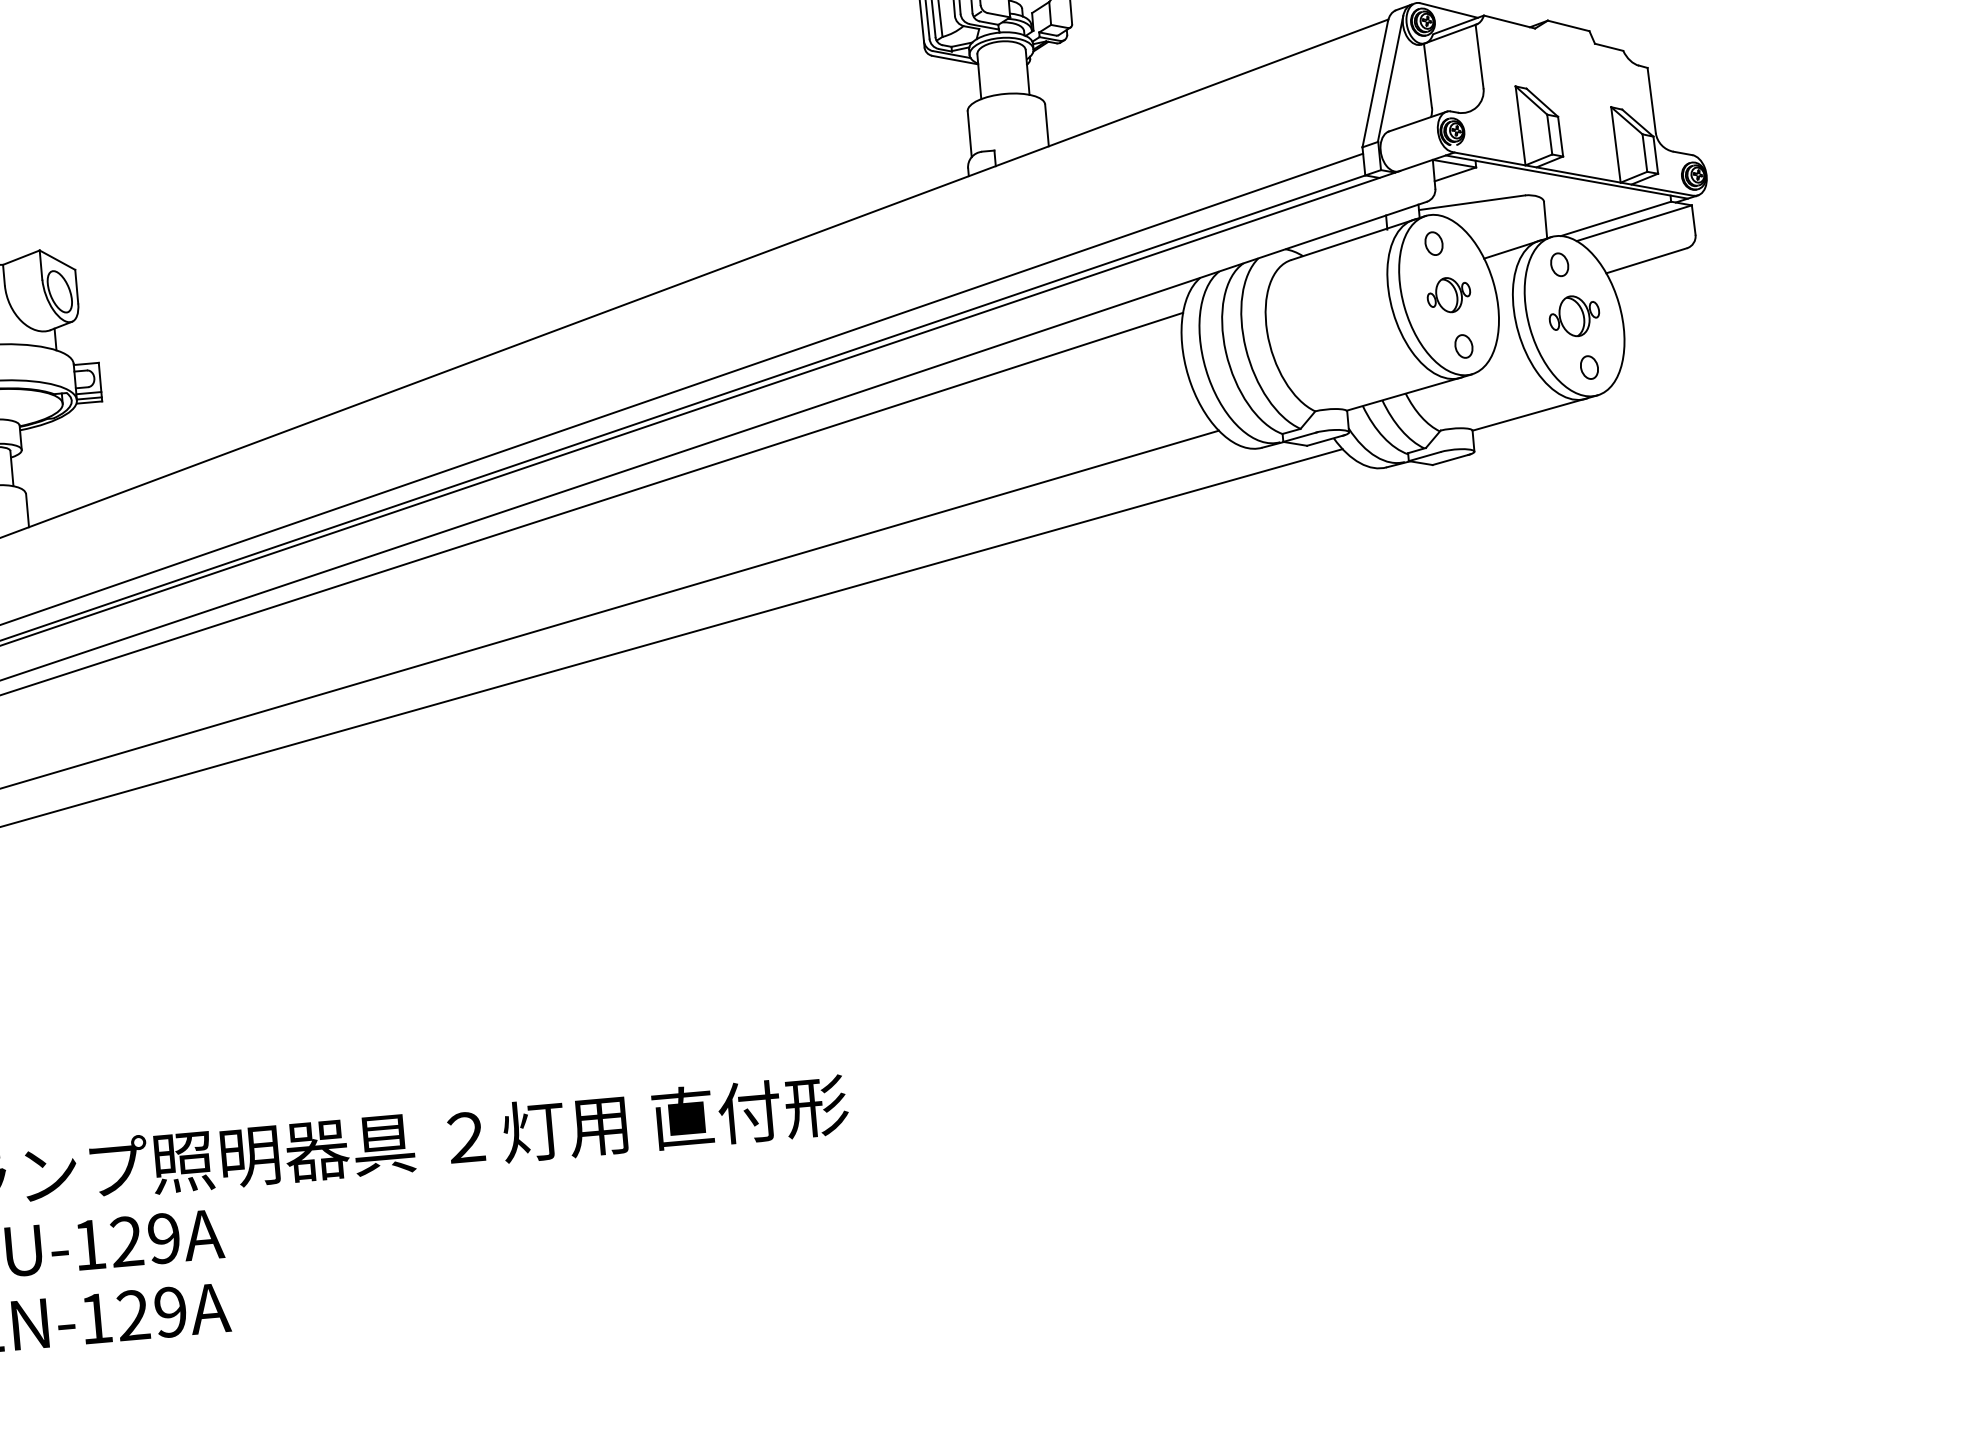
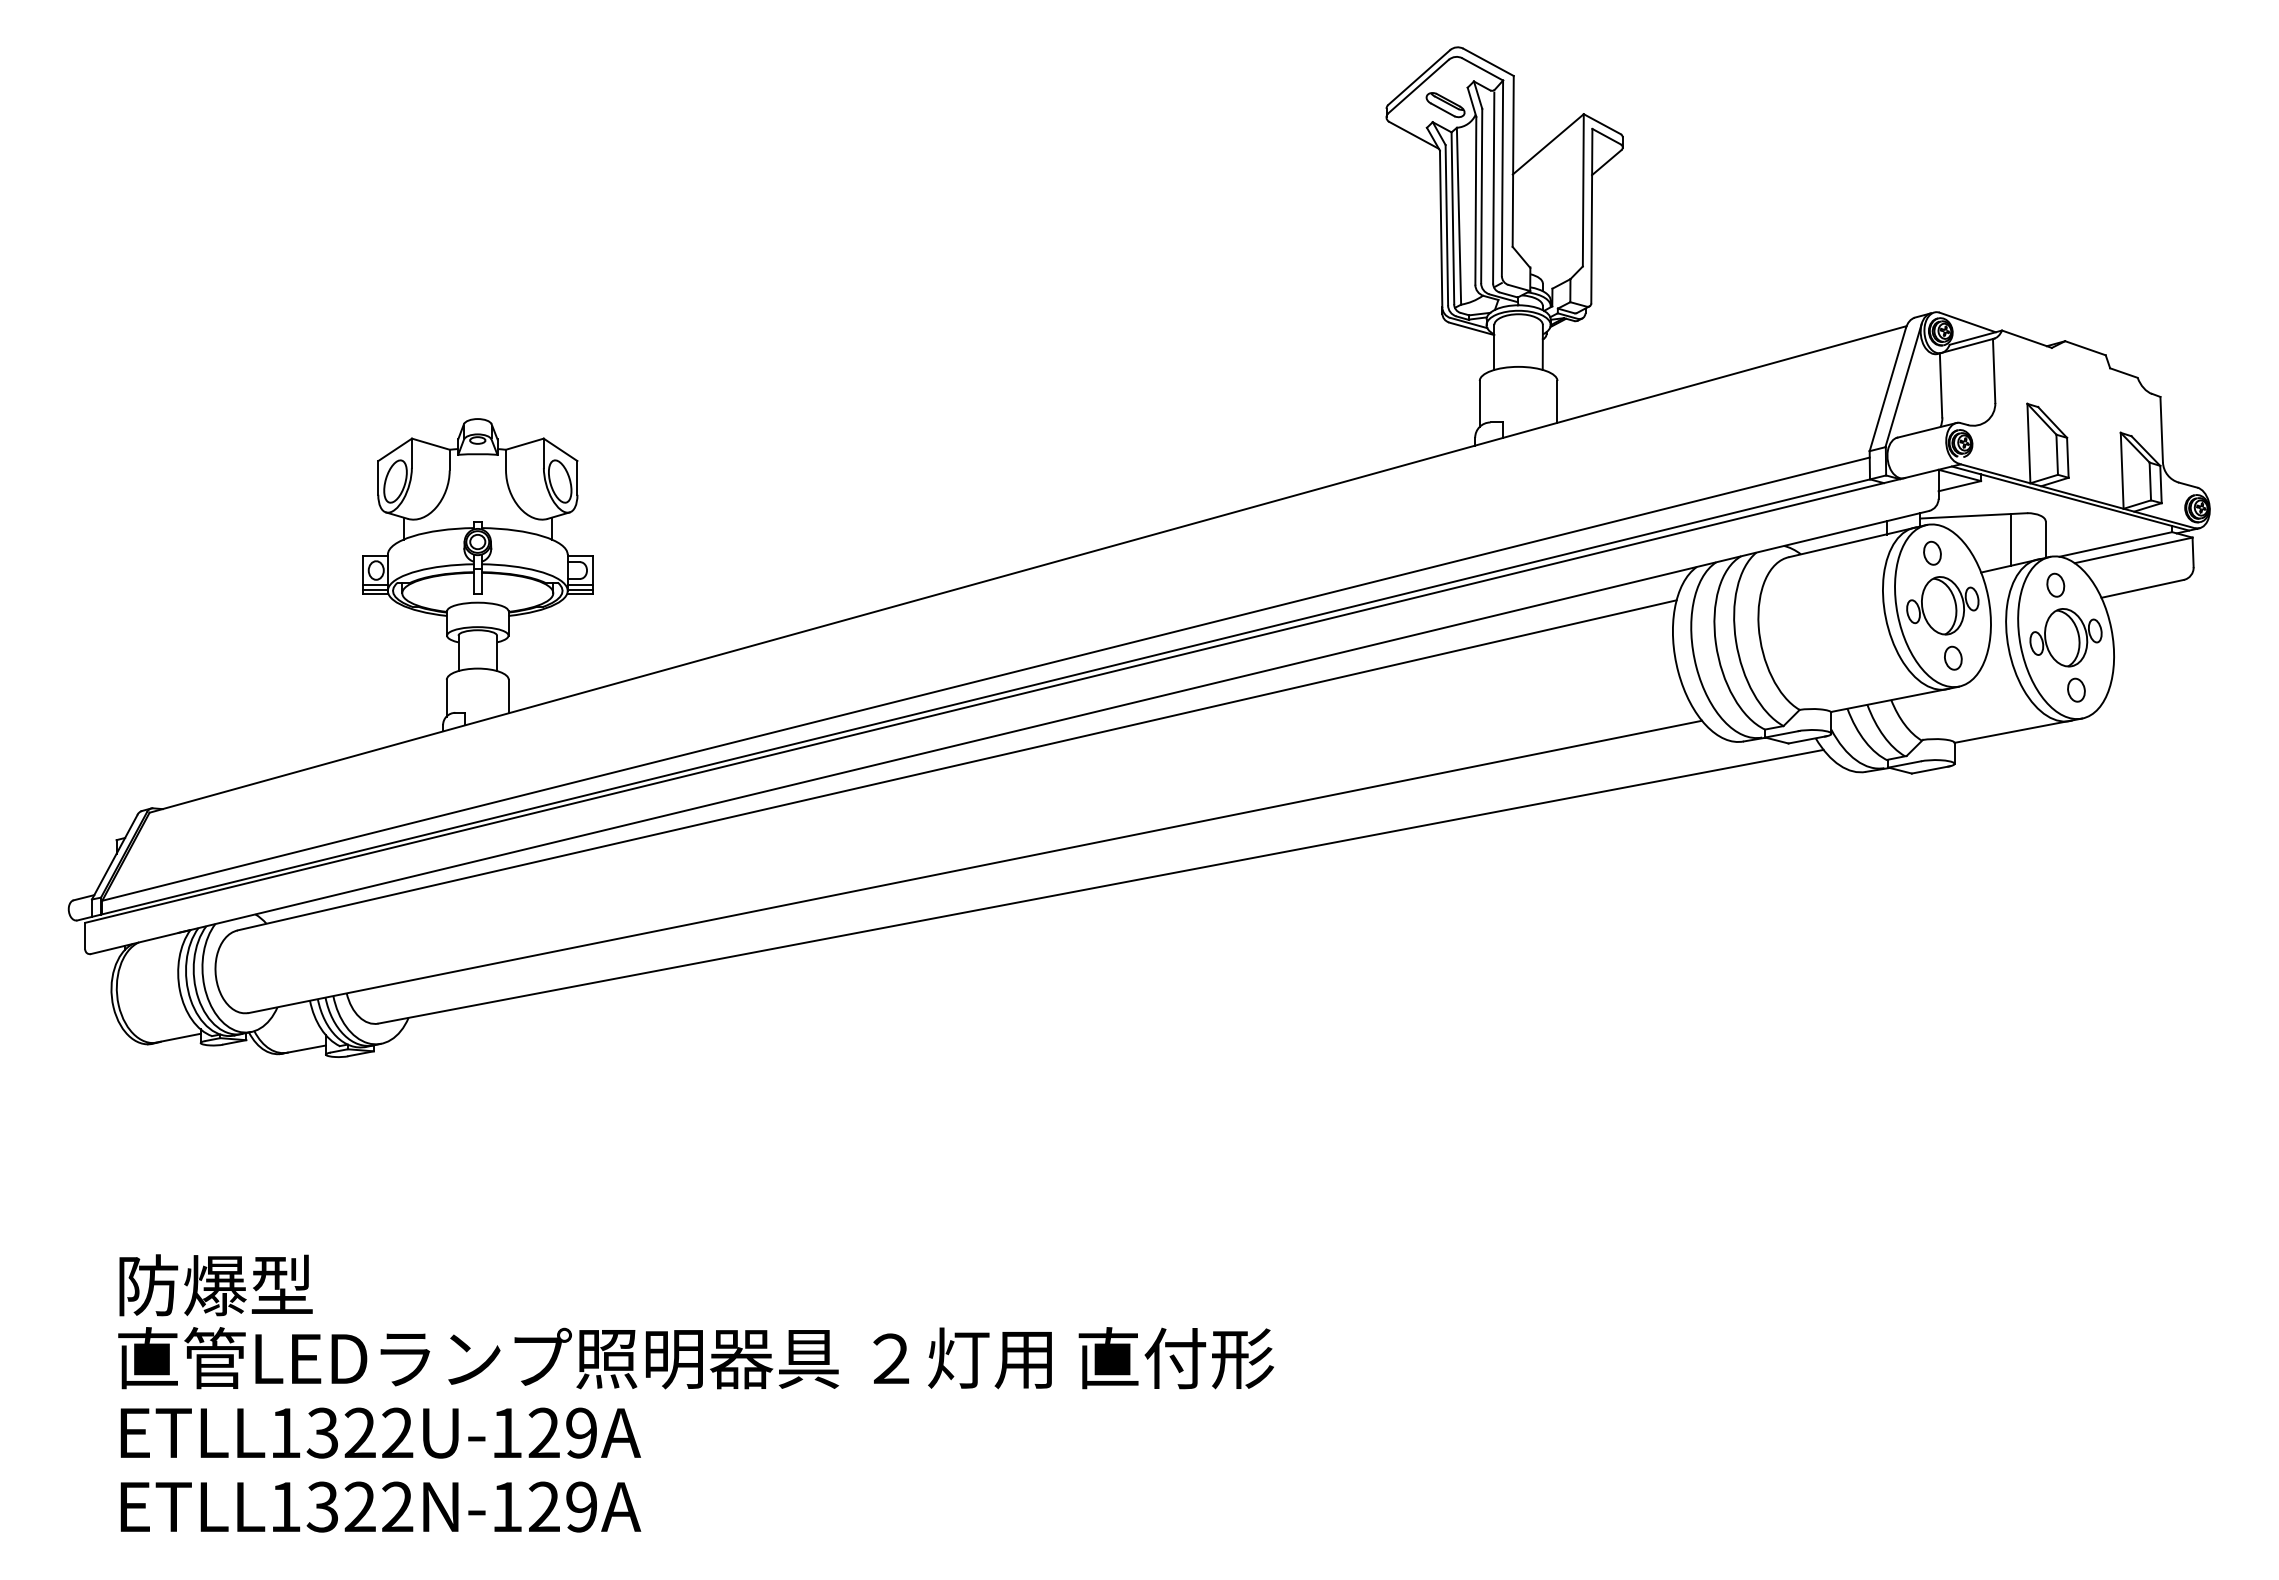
line: (1510, 223) -> (2010, 539), added
part: (1448, 294) -> (1942, 605), size x1.67
part: (1573, 316) -> (2065, 637), size x1.43

